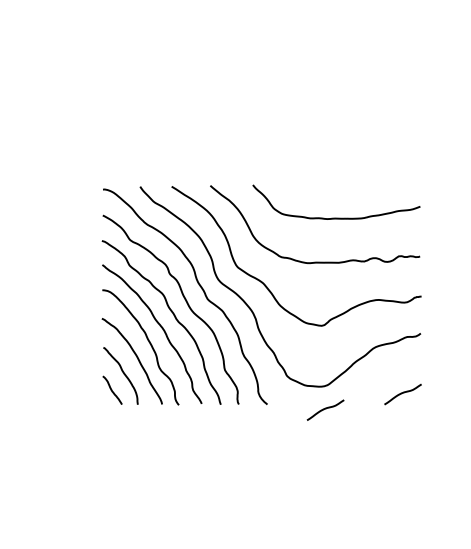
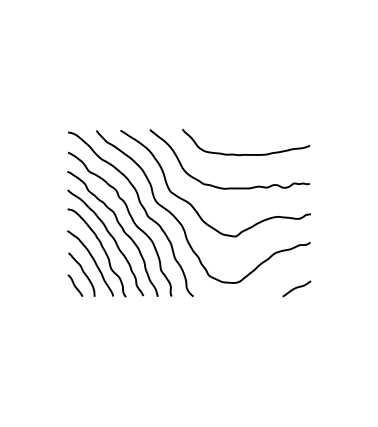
curve: (325, 409) -> (237, 300), removed

